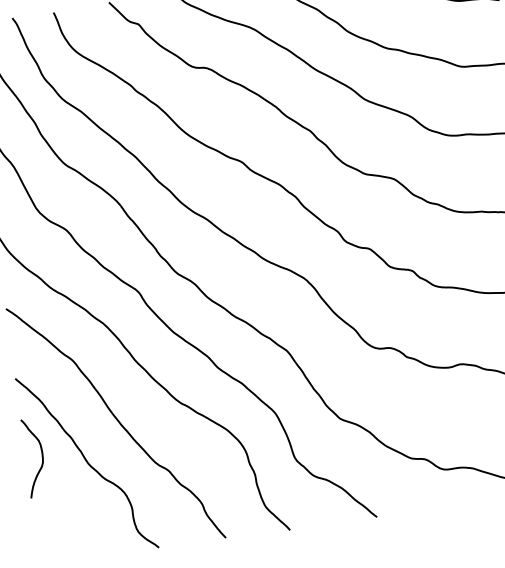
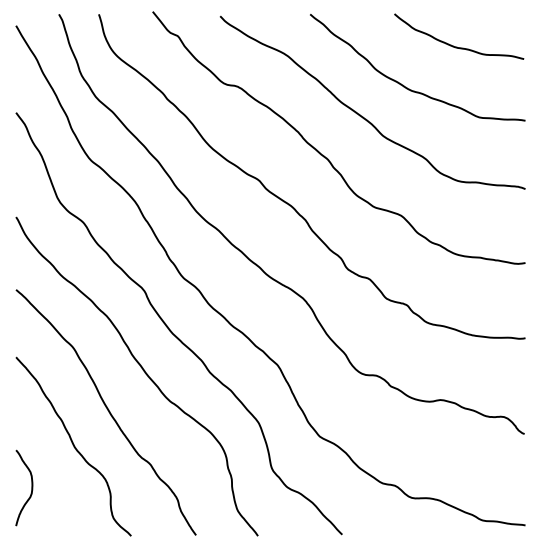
curve: (41, 456) -> (31, 487), moved

